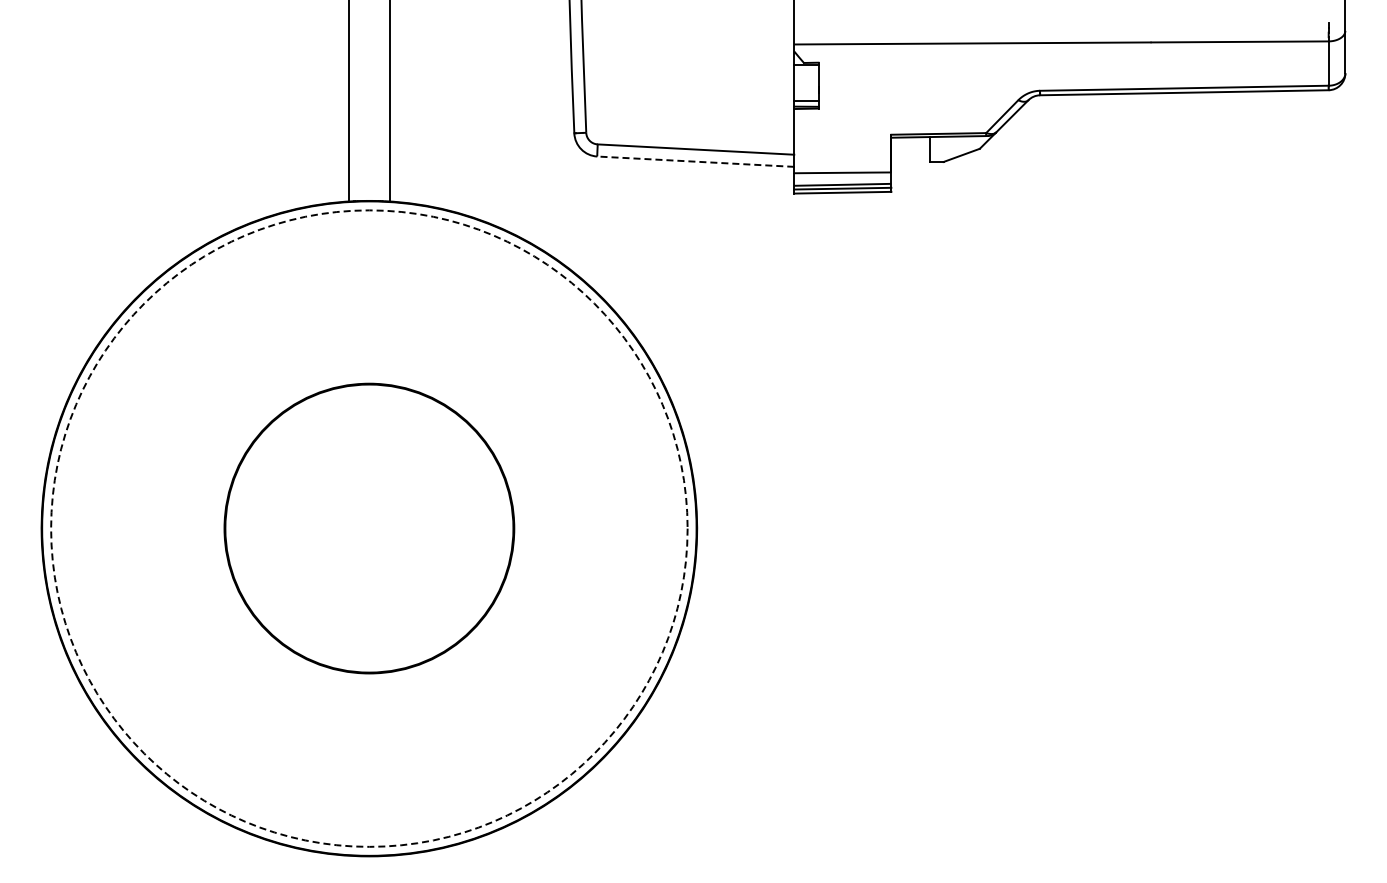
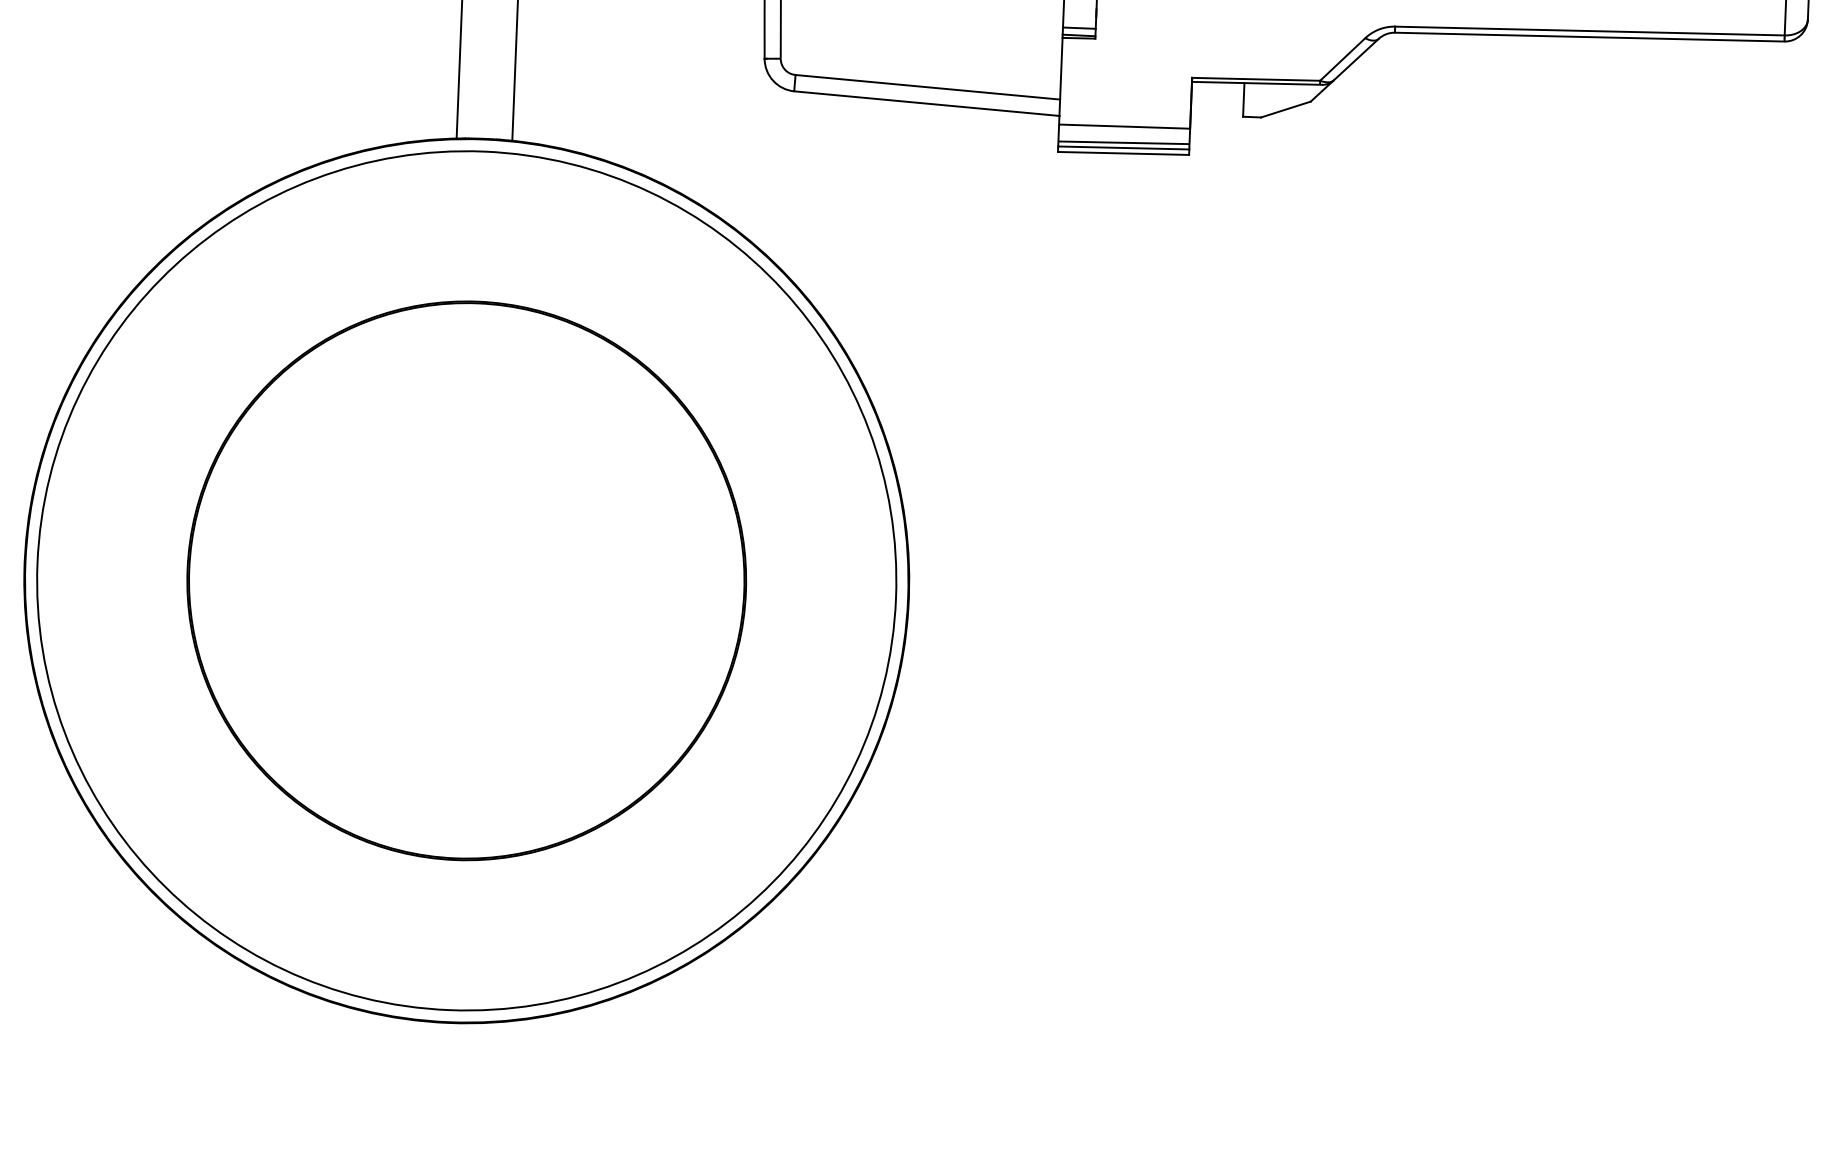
line: (695, 161) -> (926, 103), dashed -> solid
circle: (369, 528) -> (466, 580), dashed -> solid
part: (369, 528) -> (466, 580), size x1.43

